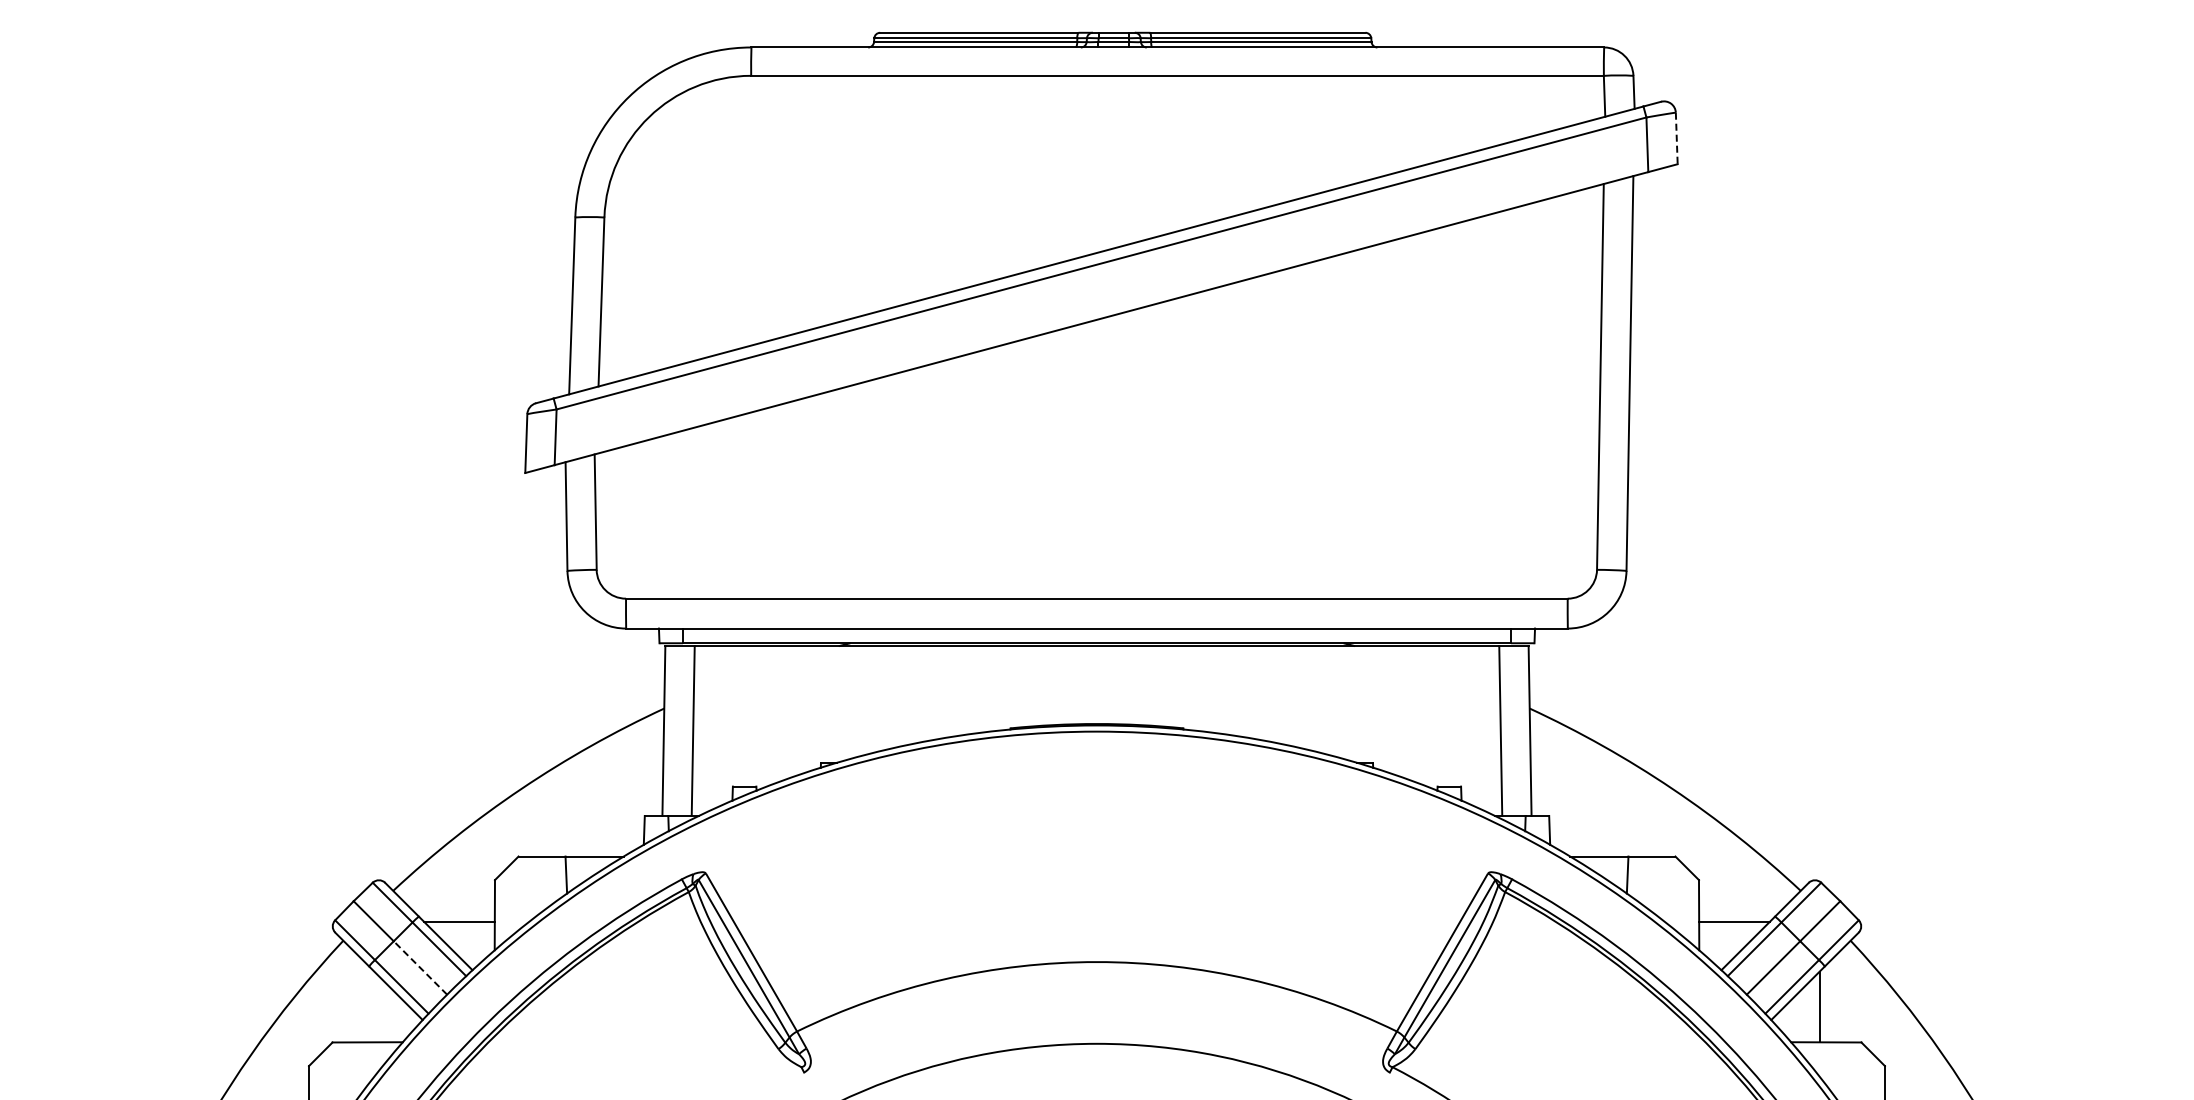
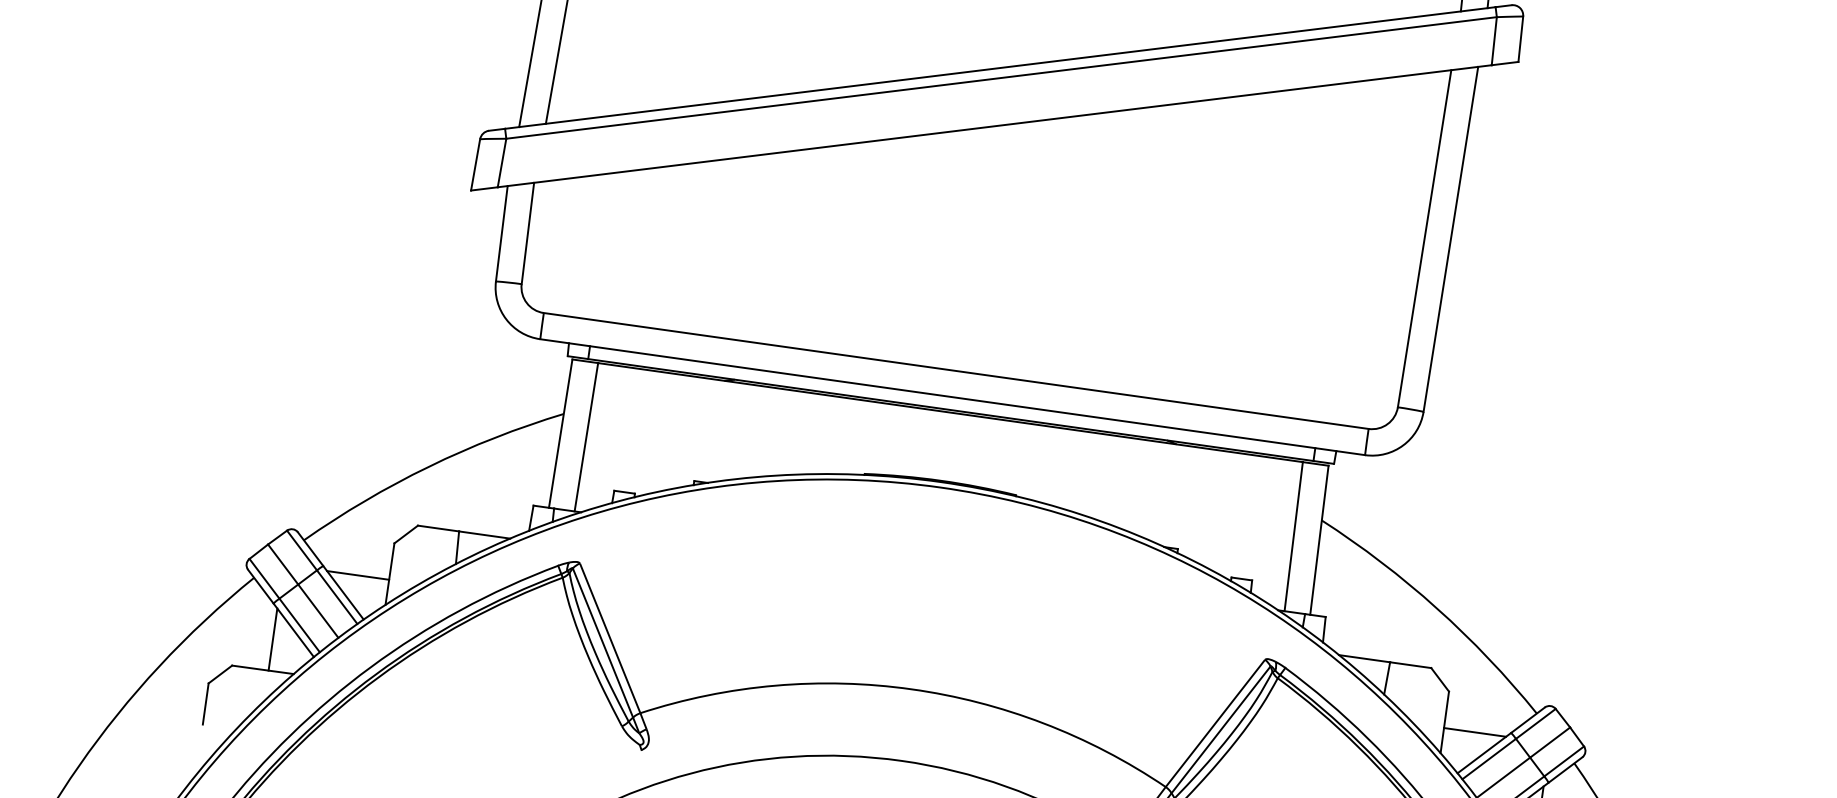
line: (1676, 138) -> (1520, 39), dashed -> solid
line: (420, 967) -> (318, 610), dashed -> solid
line: (374, 1006) -> (273, 639), added

